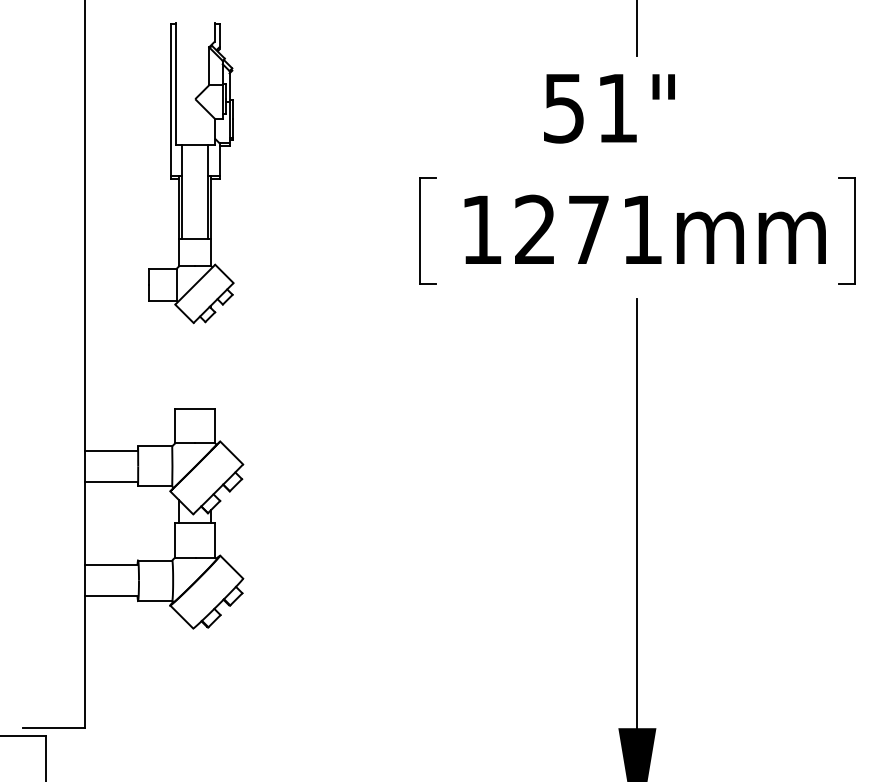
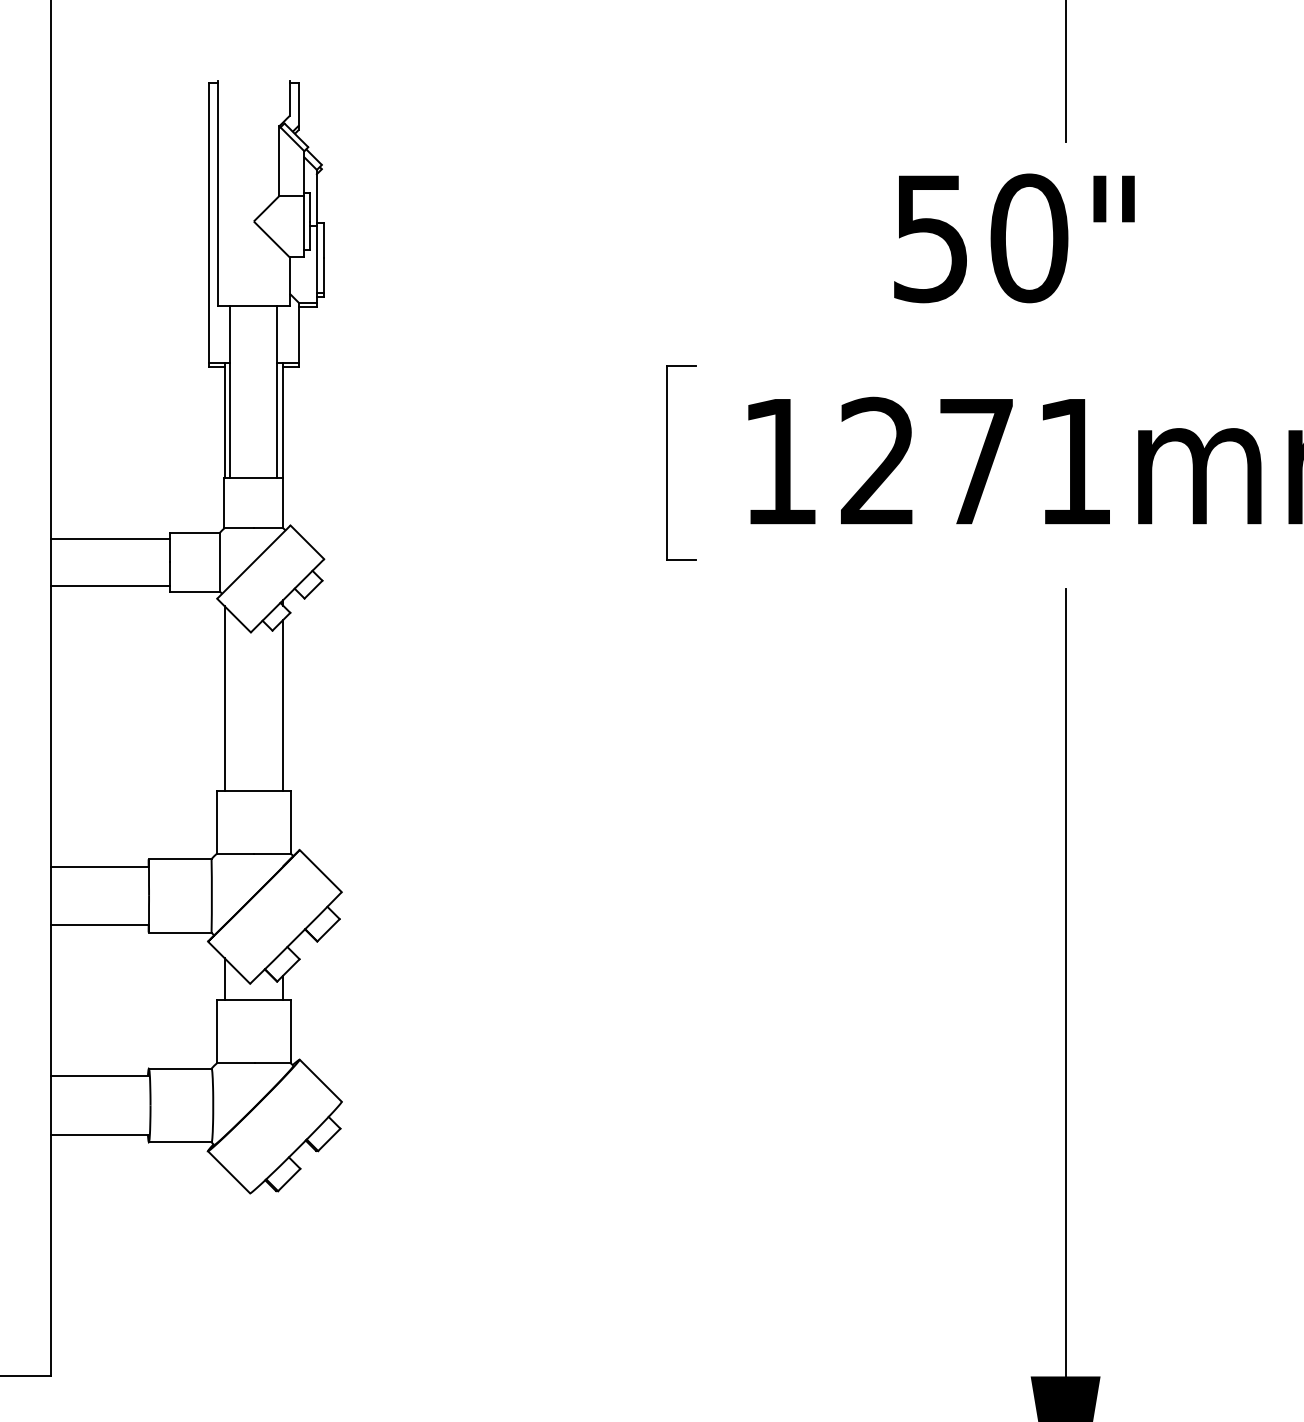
text: (617, 108) -> (1029, 238), 51" -> 50"
line: (116, 271) -> (109, 537), added
line: (116, 297) -> (109, 585), added
line: (179, 358) -> (224, 697), added
line: (211, 362) -> (283, 704), added

